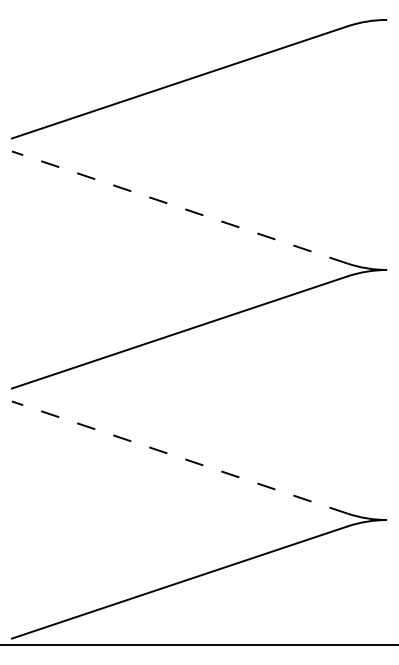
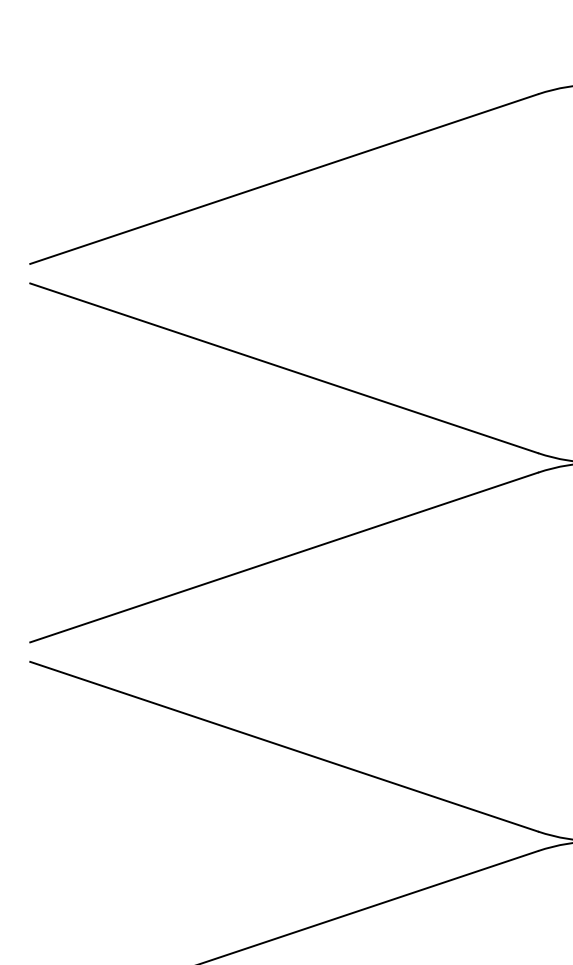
line: (179, 207) -> (283, 368), dashed -> solid
line: (179, 457) -> (283, 746), dashed -> solid

